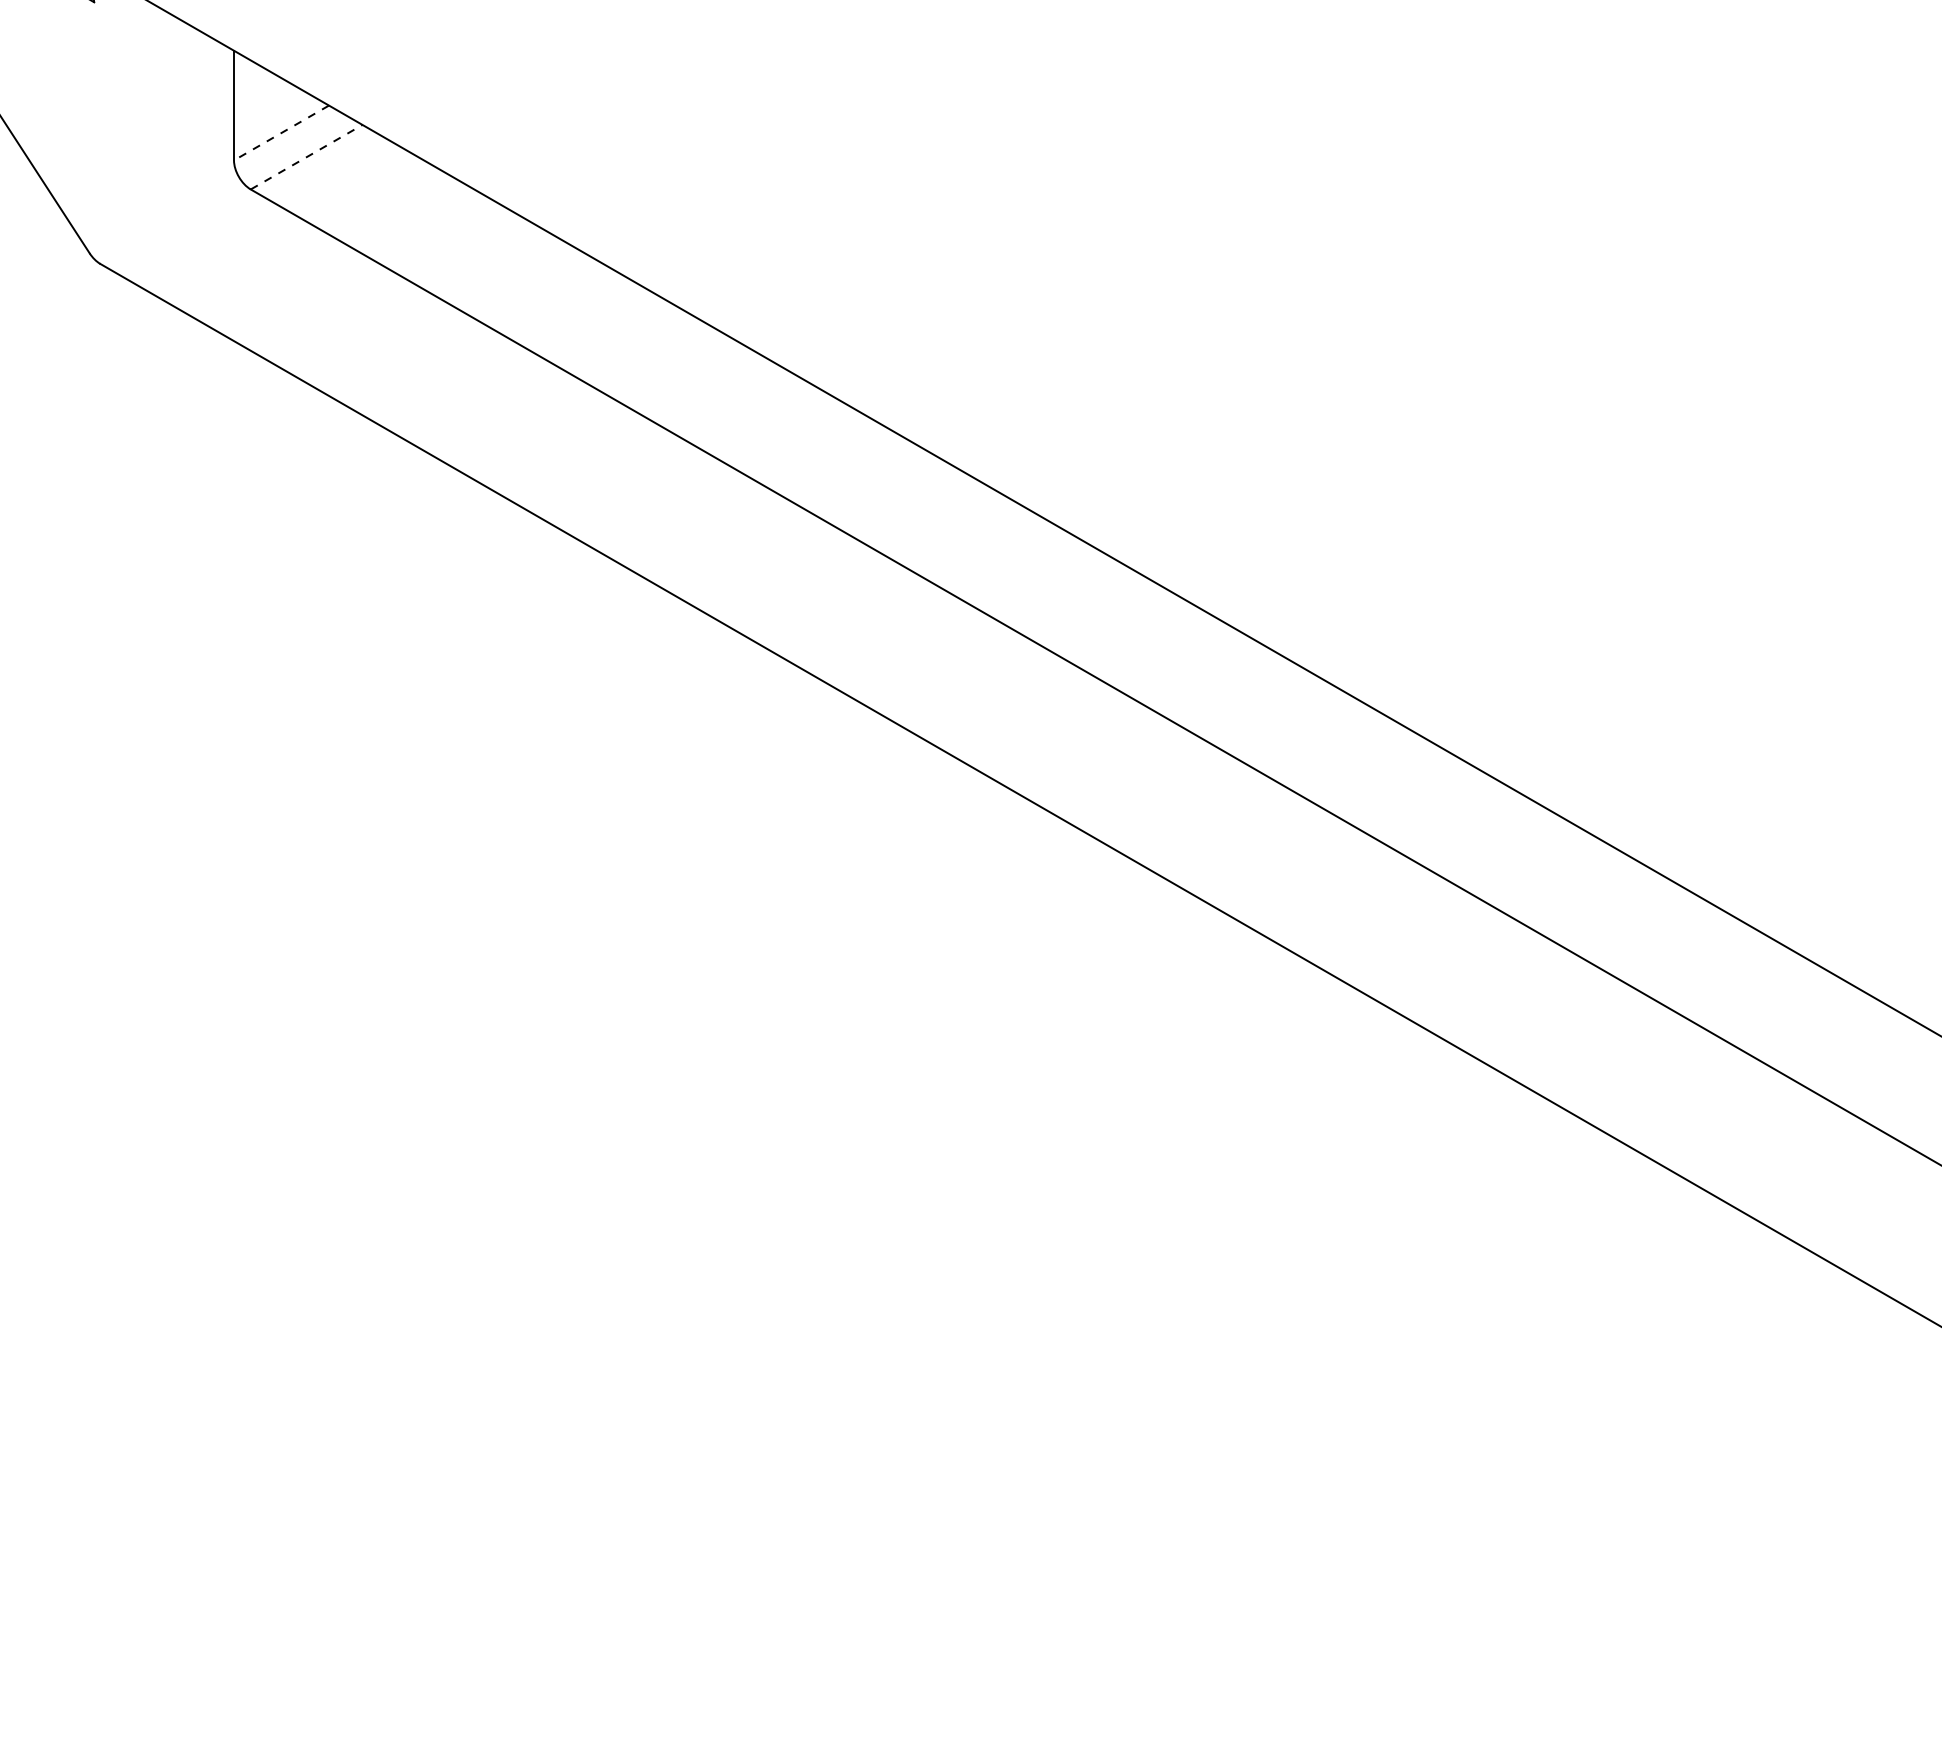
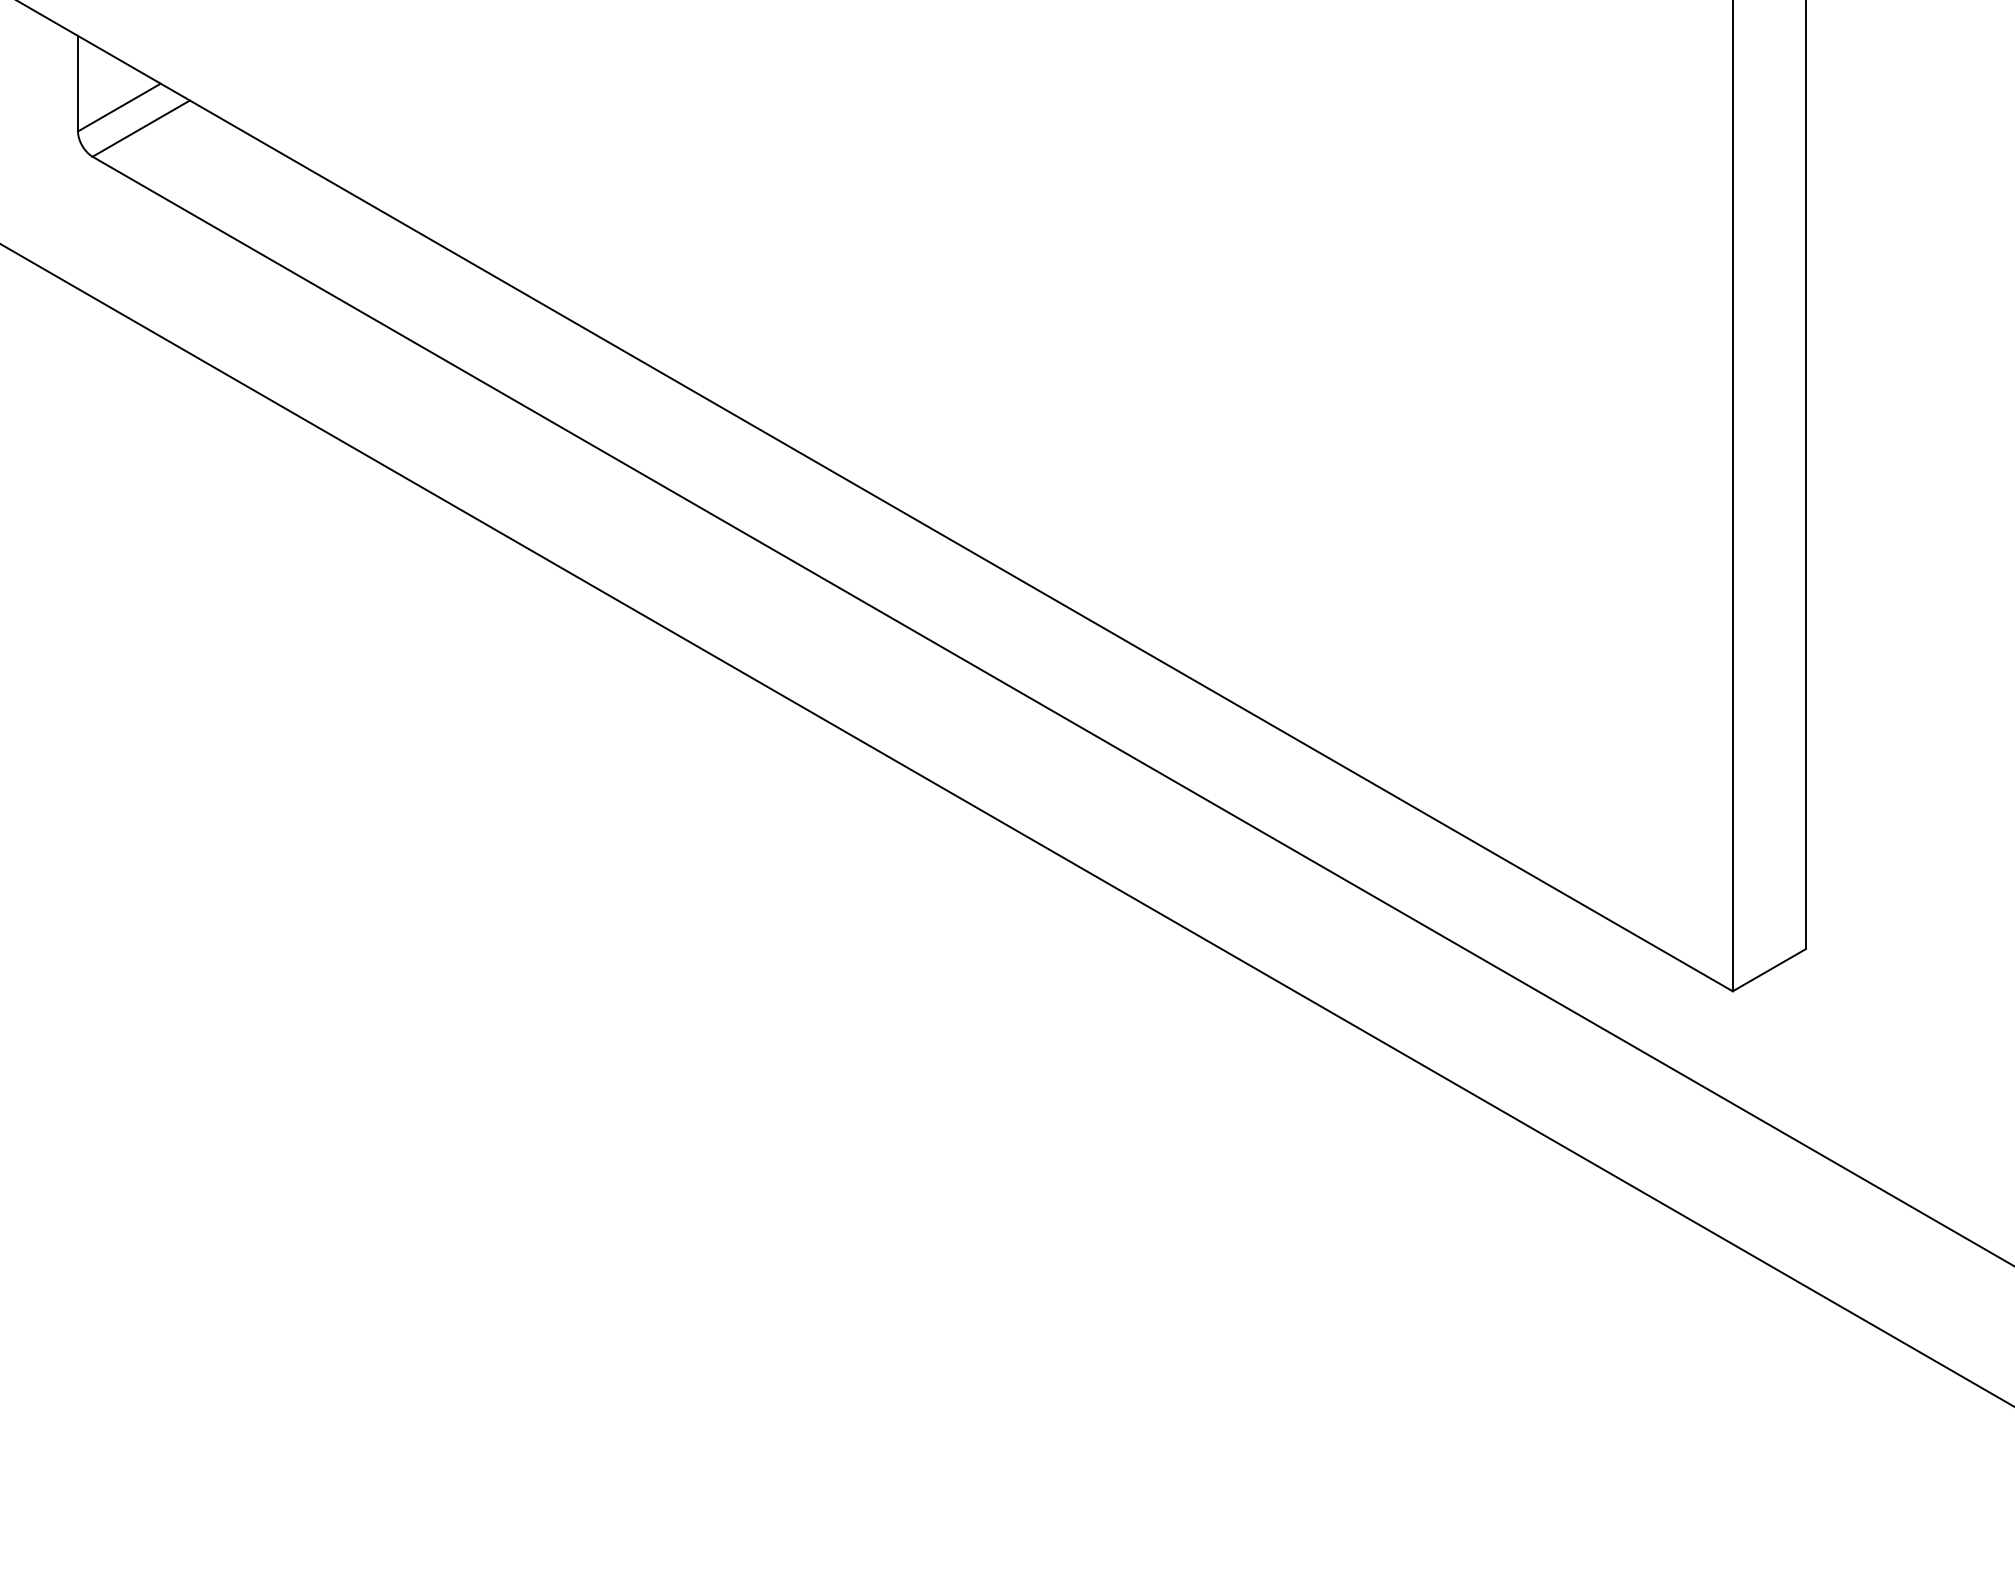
line: (281, 132) -> (119, 107), dashed -> solid
line: (306, 157) -> (141, 128), dashed -> solid

